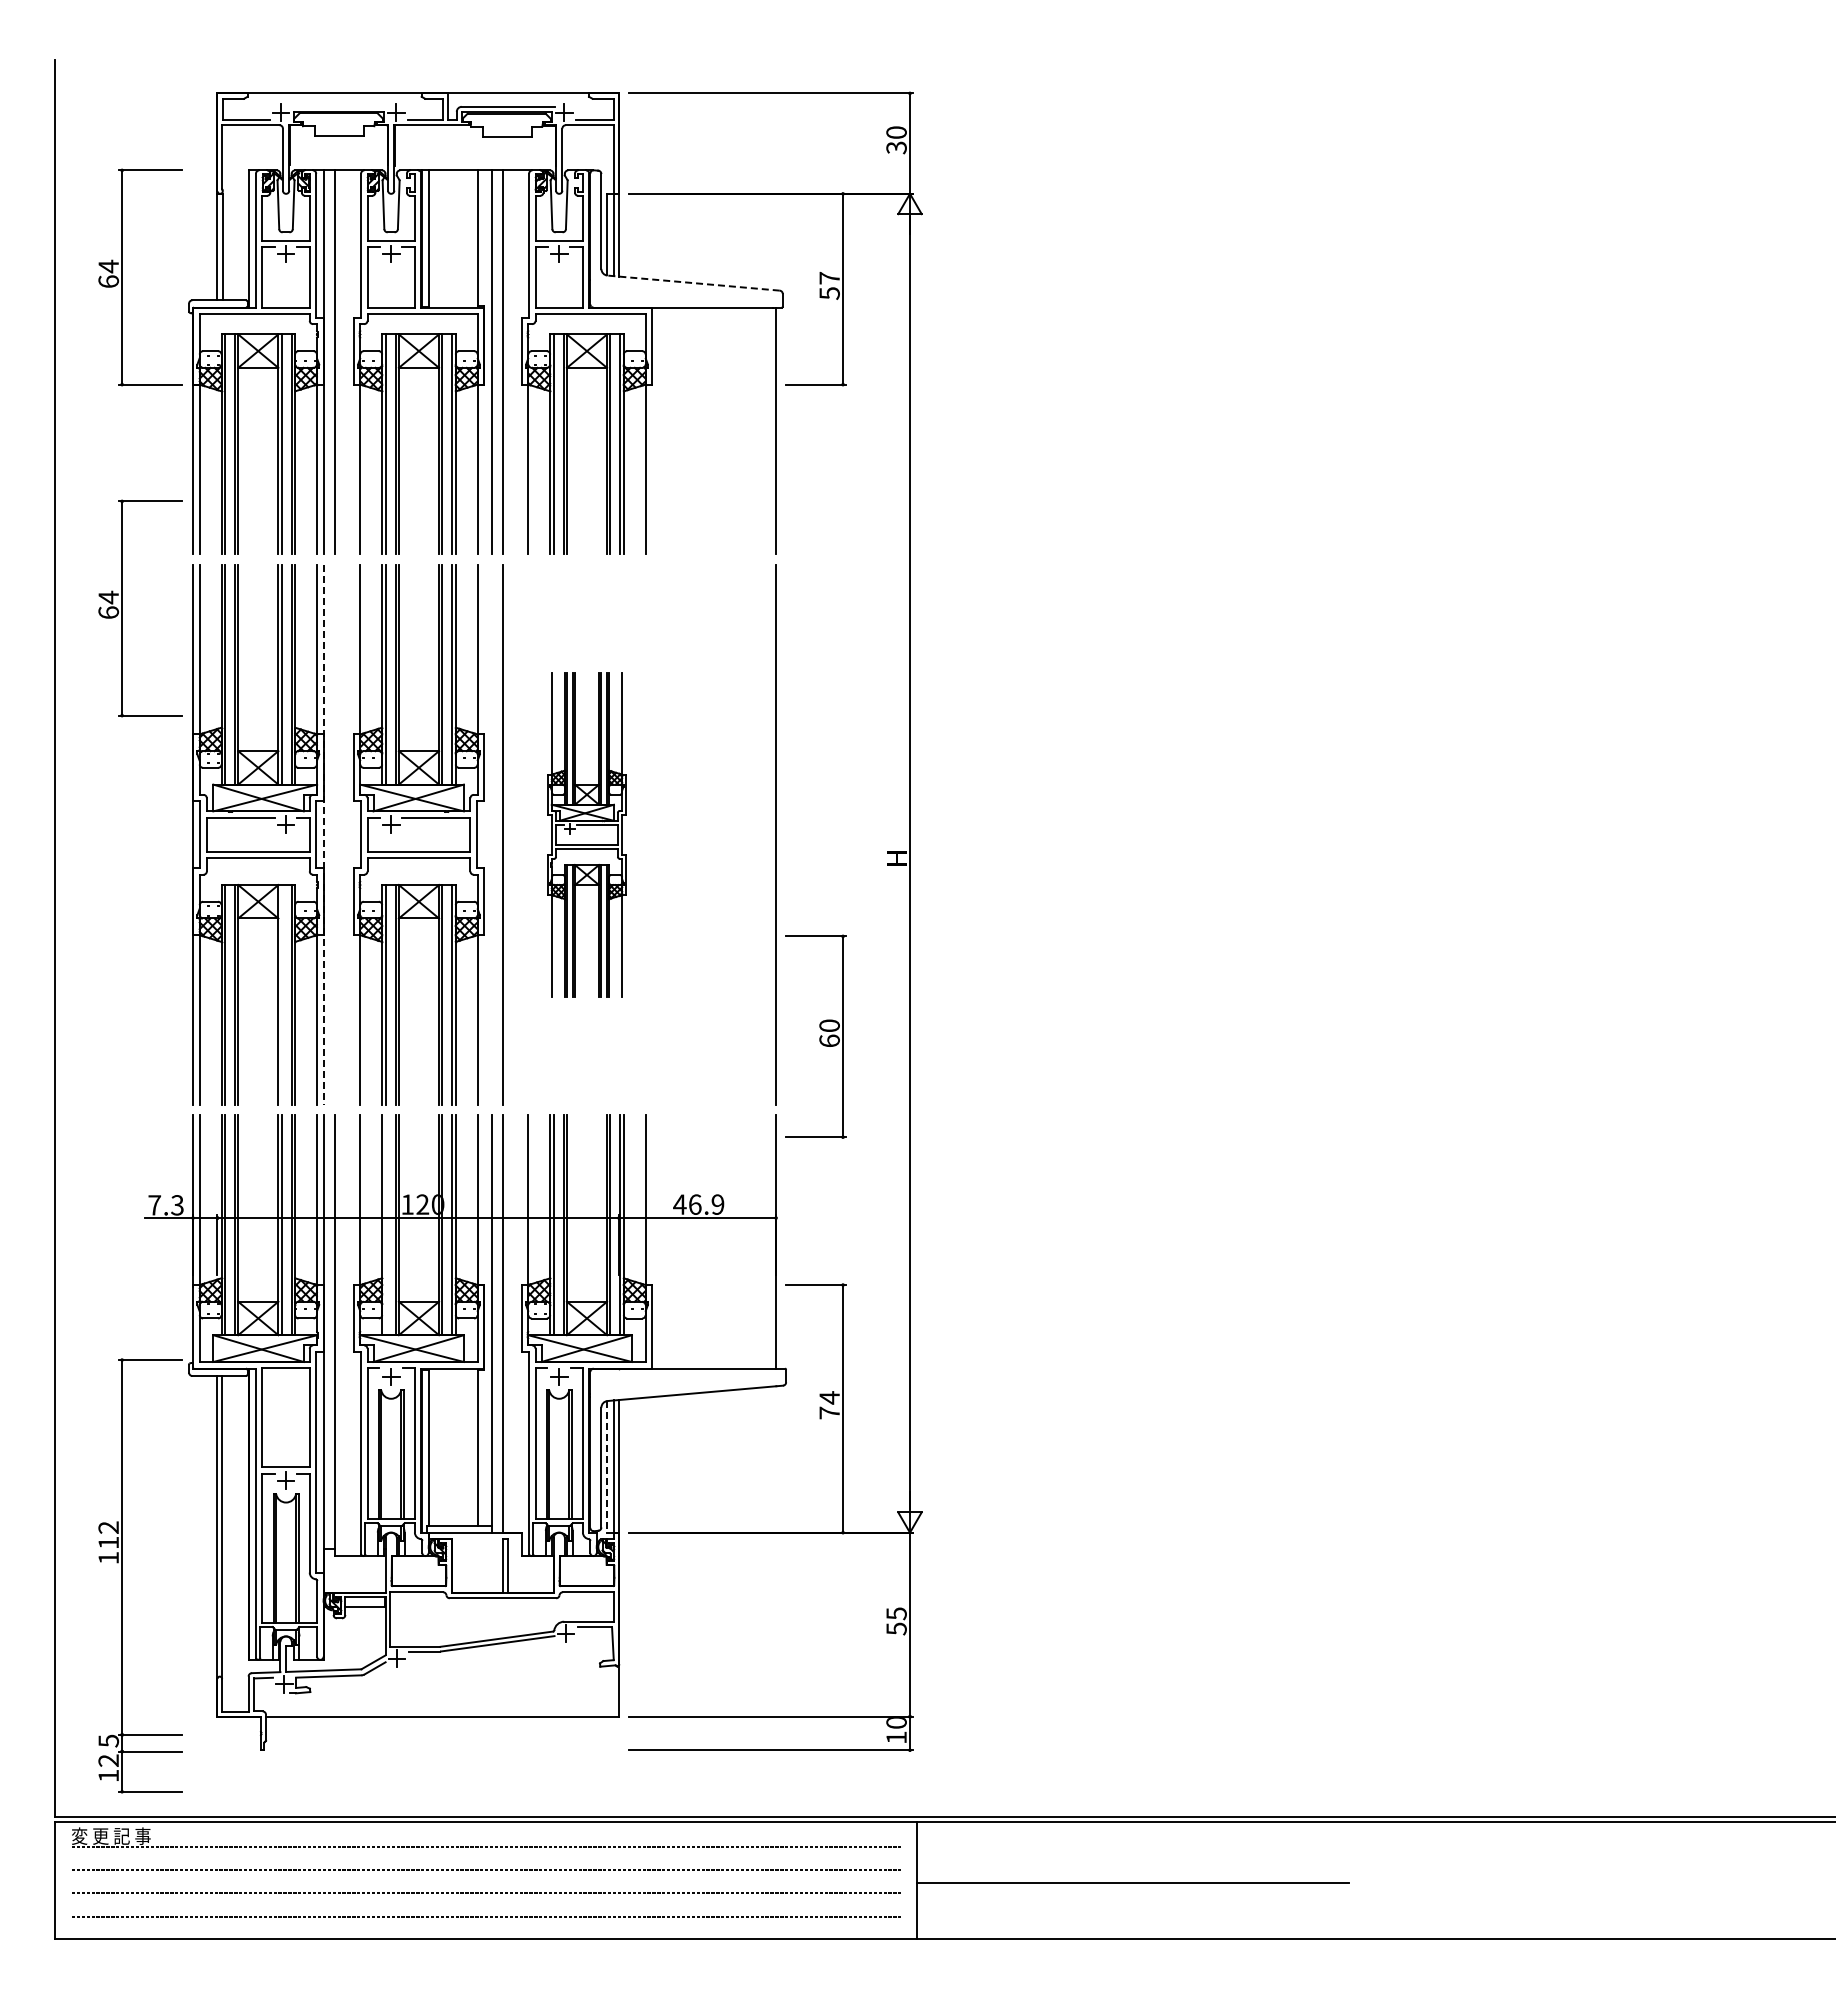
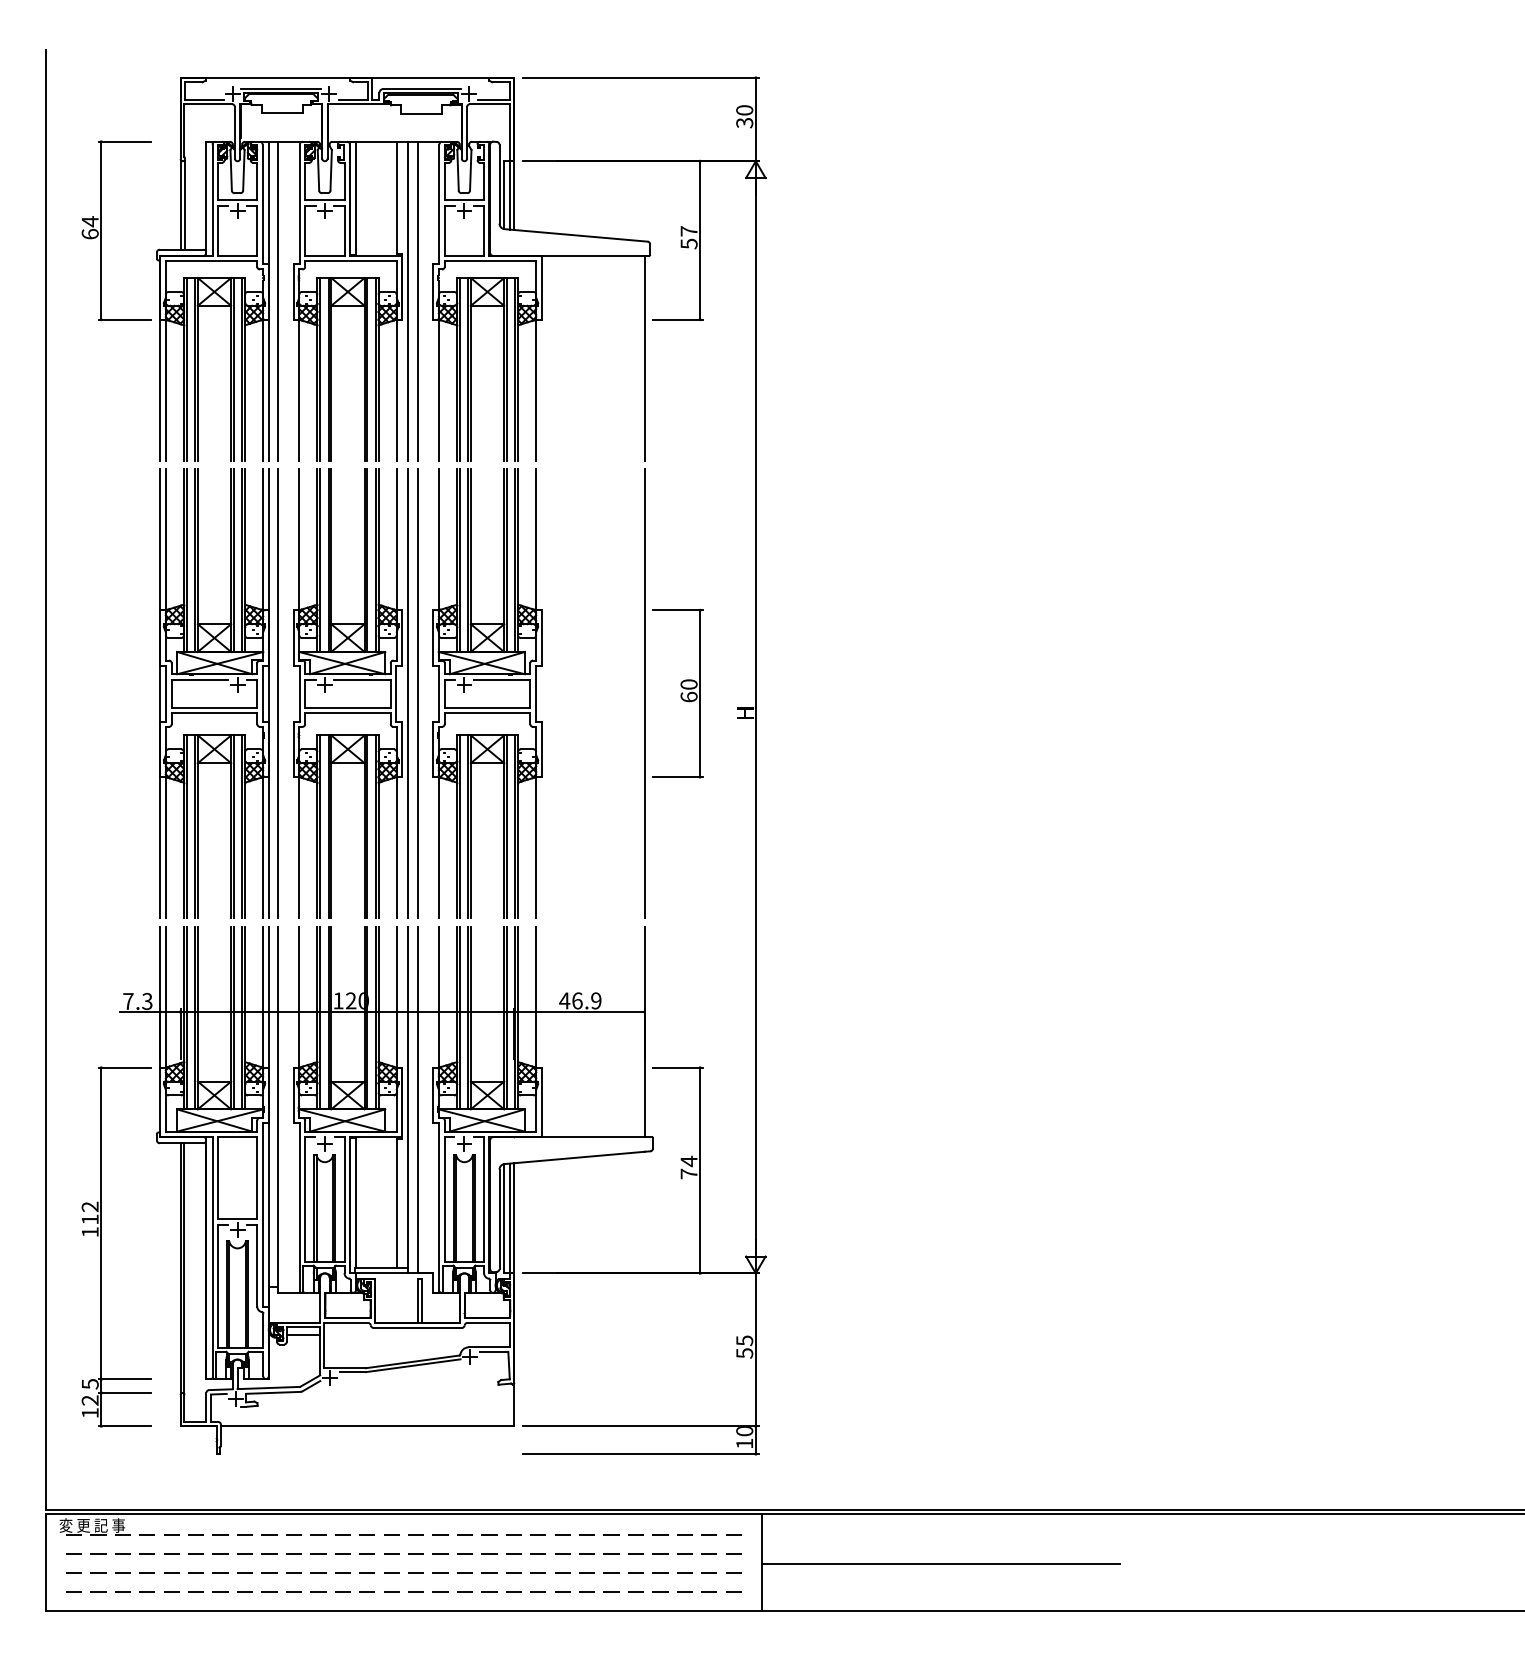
line: (338, 106) -> (281, 88), added
line: (693, 283) -> (576, 235), dashed -> solid
part: (122, 608) -> (101, 505), removed
line: (335, 834) -> (278, 693), added
line: (491, 834) -> (408, 693), added
part: (586, 834) -> (487, 693), size x1.67
line: (323, 835) -> (268, 694), dashed -> solid
line: (281, 995) -> (233, 827), added
part: (815, 1036) -> (677, 693), moved
line: (385, 1225) -> (320, 1018), added
line: (606, 1466) -> (503, 1218), dashed -> solid
part: (122, 1575) -> (101, 1246), moved

